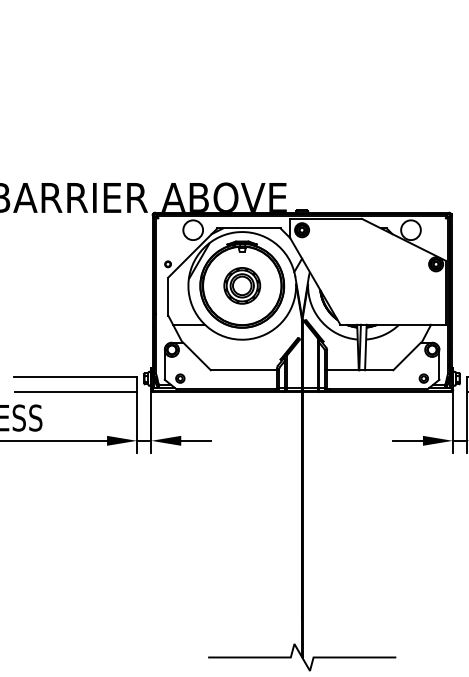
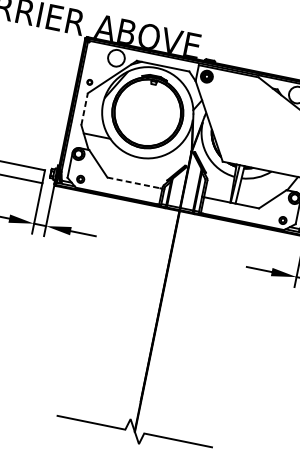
part: (242, 285) -> (148, 112), removed
line: (168, 296) -> (84, 109), solid -> dashed
line: (242, 370) -> (133, 183), solid -> dashed

